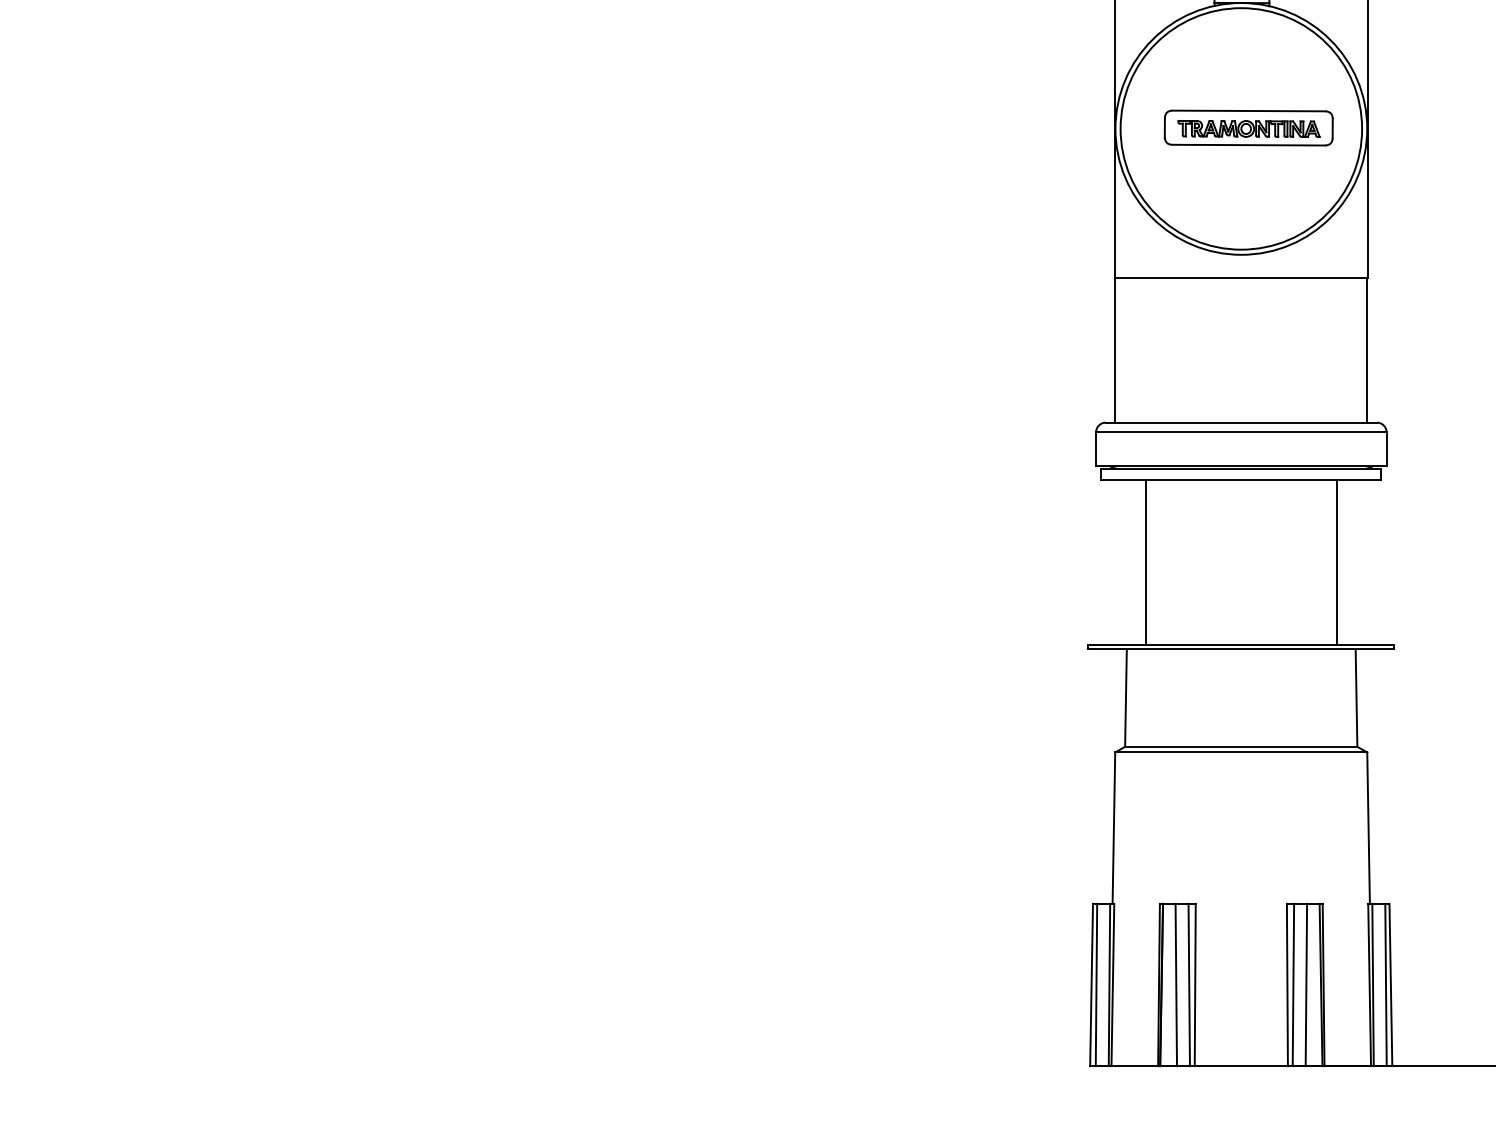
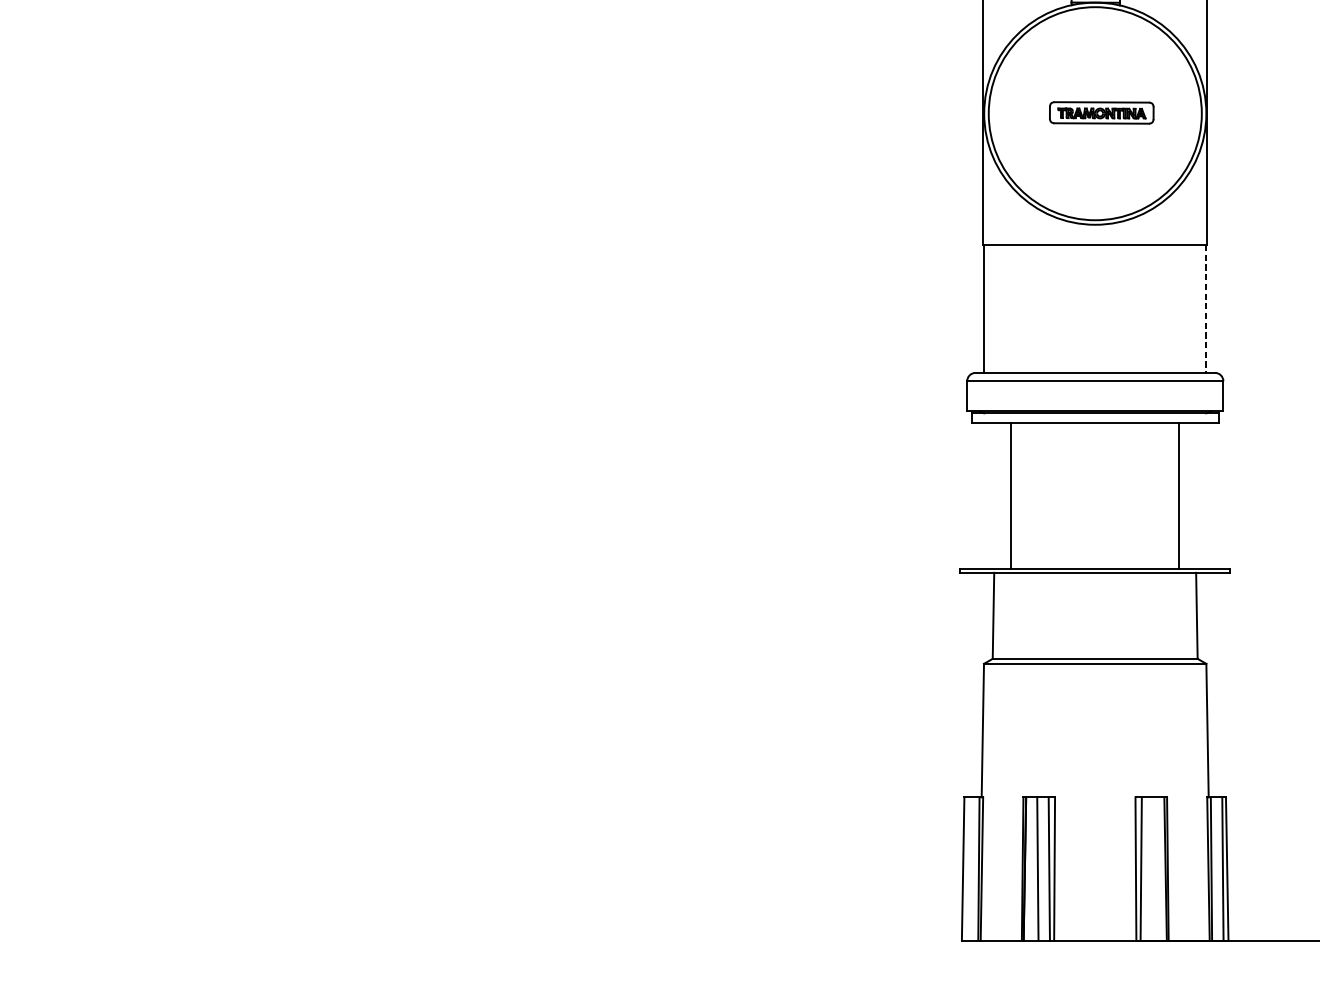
part: (1248, 127) -> (1101, 112), size x0.7
line: (1367, 350) -> (1206, 309), solid -> dashed
line: (1096, 984) -> (967, 868), removed
line: (1306, 984) -> (1152, 868), removed

